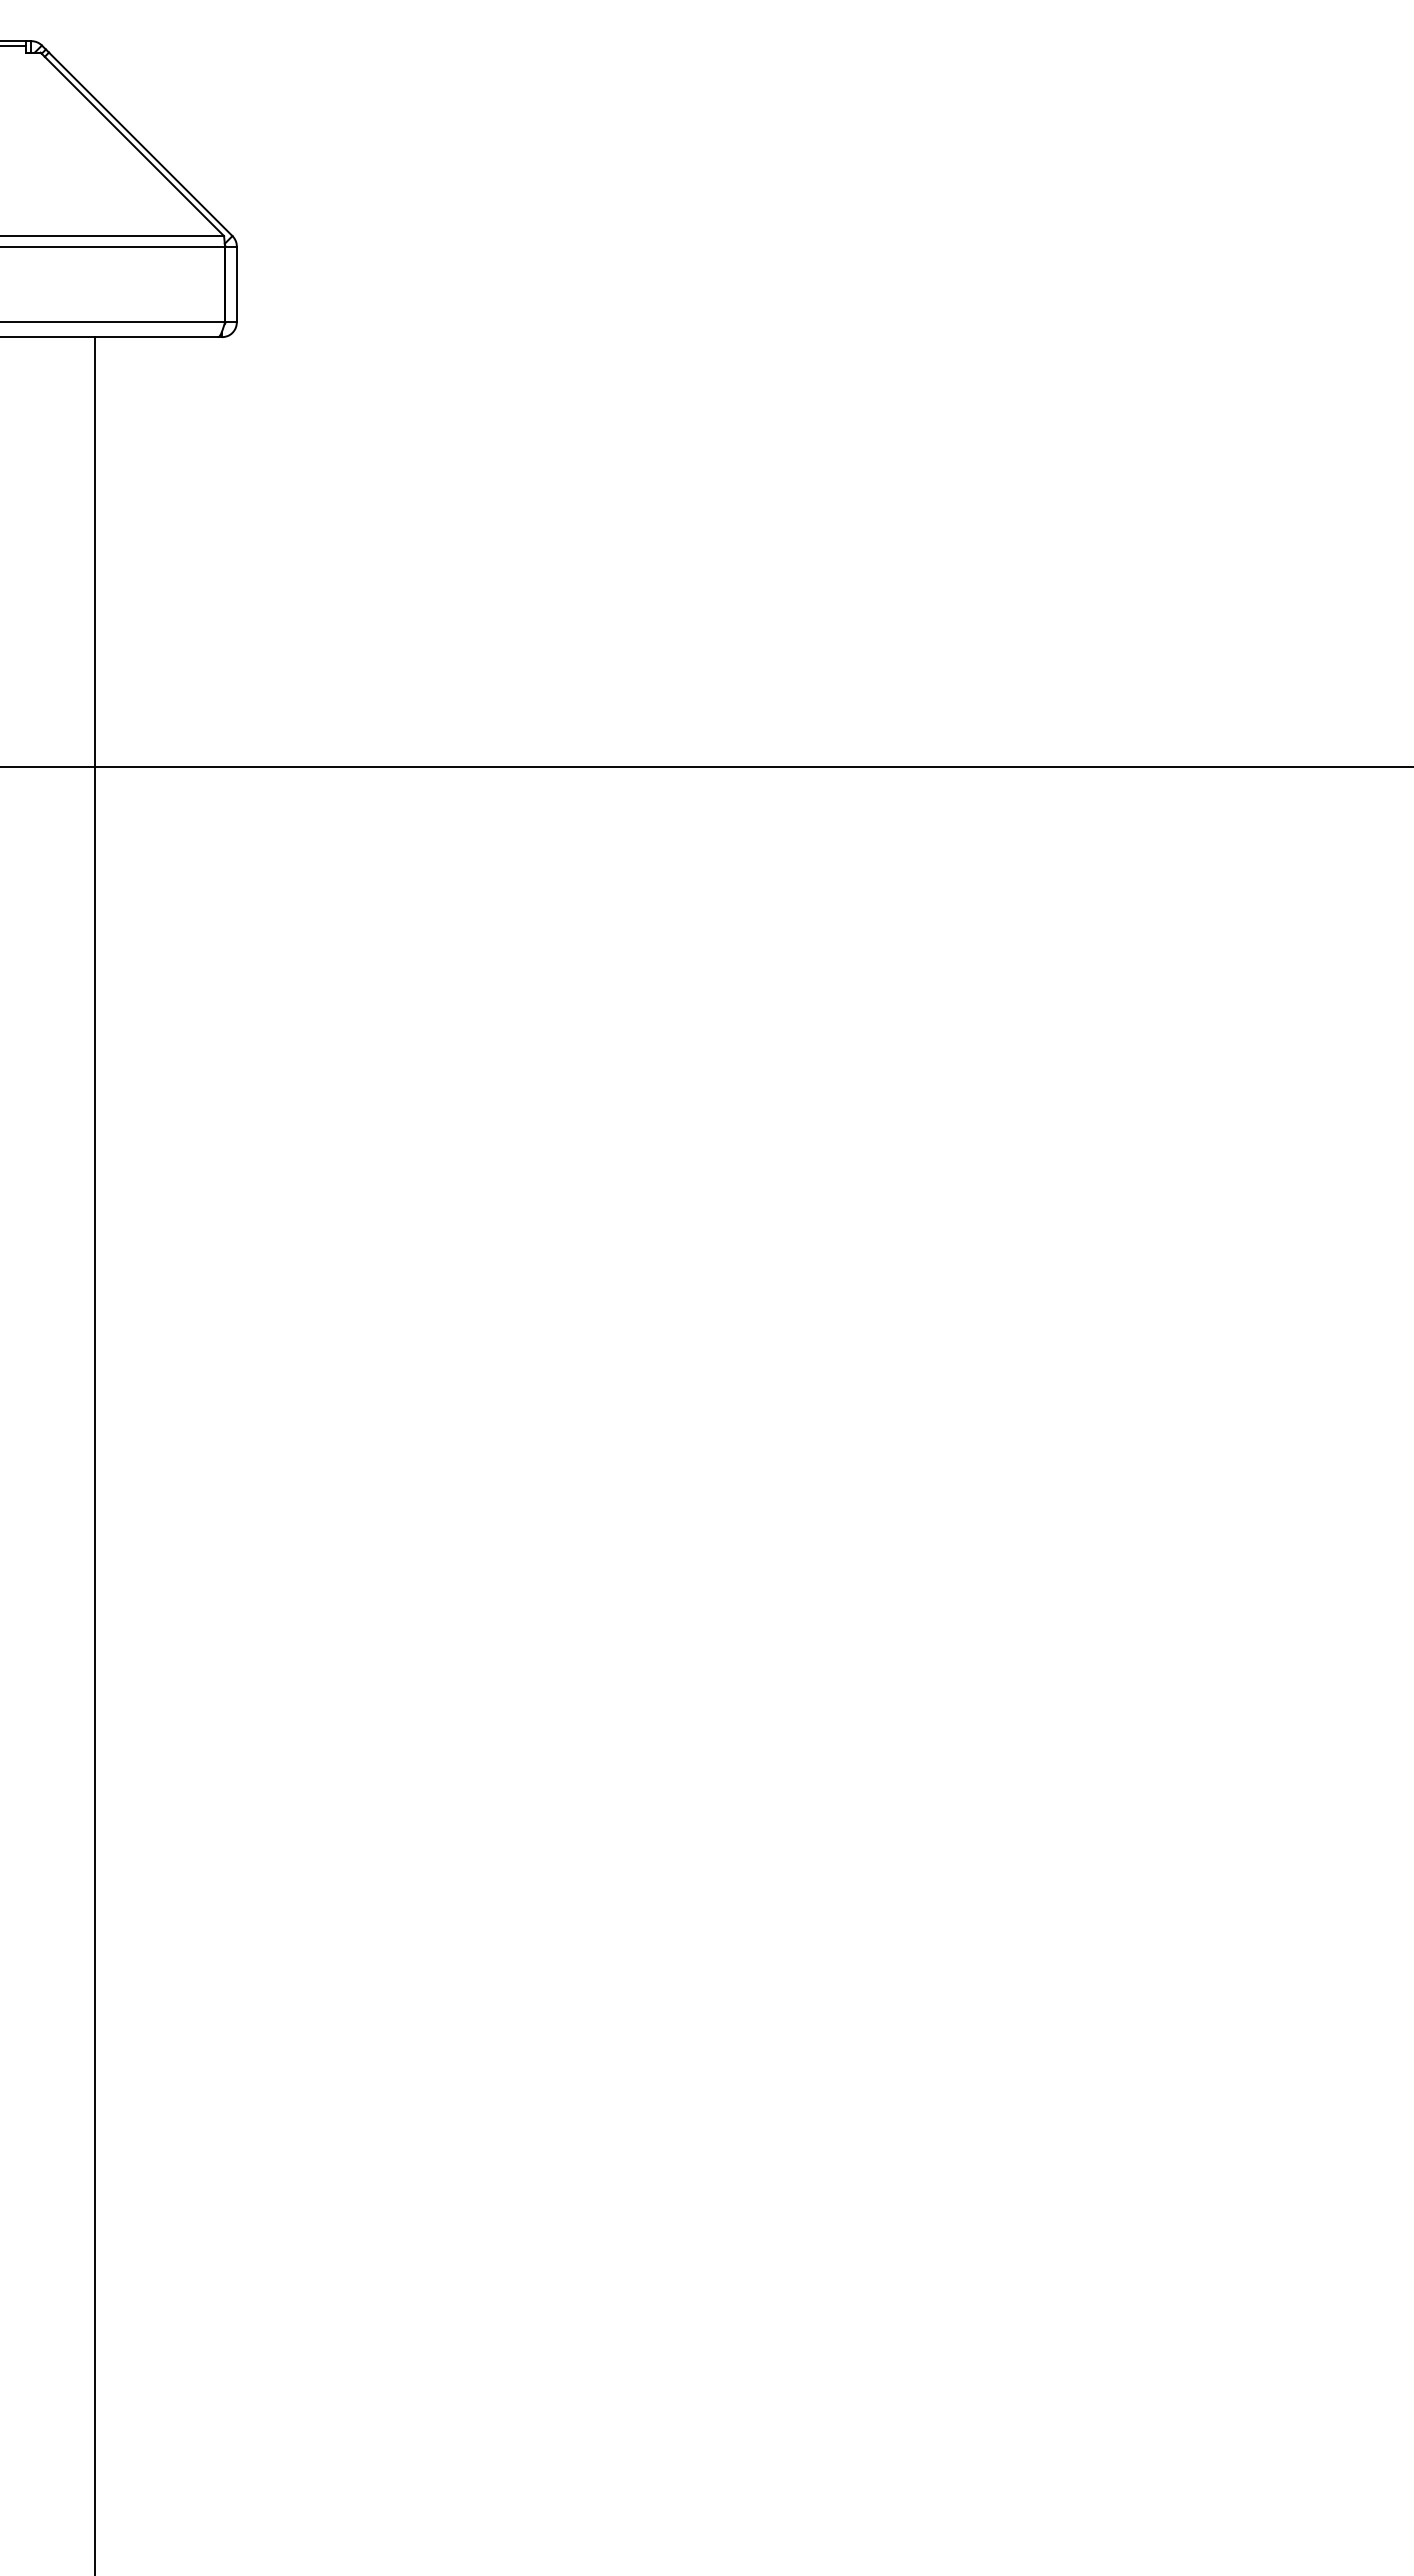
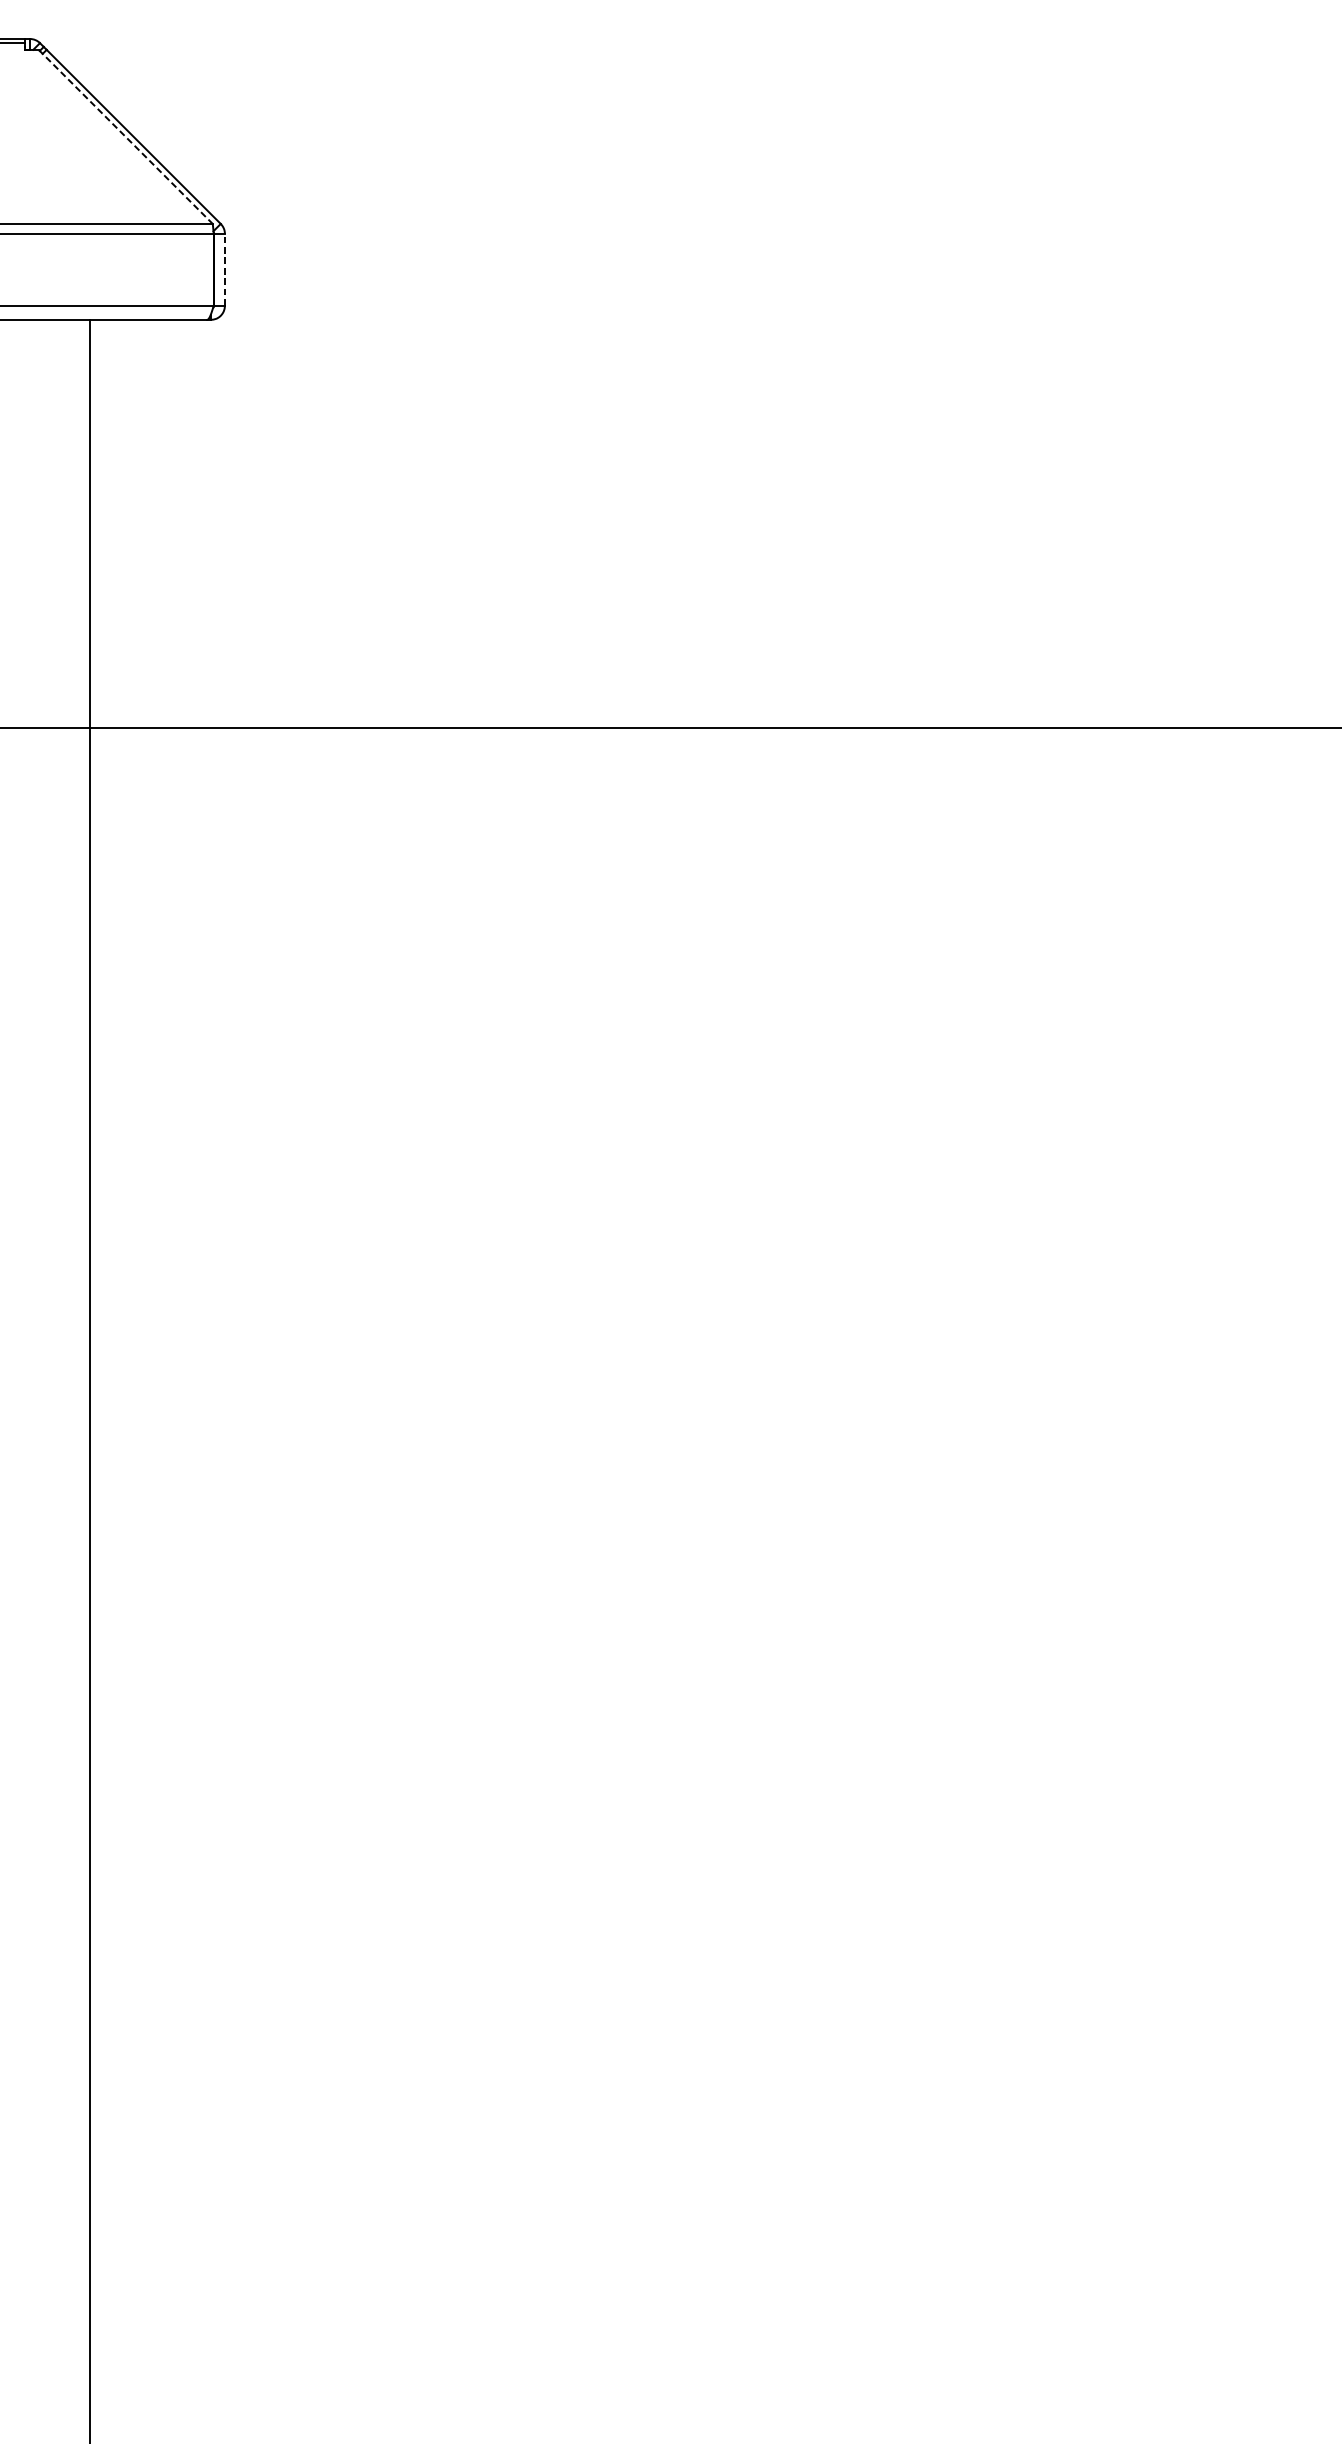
line: (132, 144) -> (125, 137), solid -> dashed
line: (236, 284) -> (224, 269), solid -> dashed

